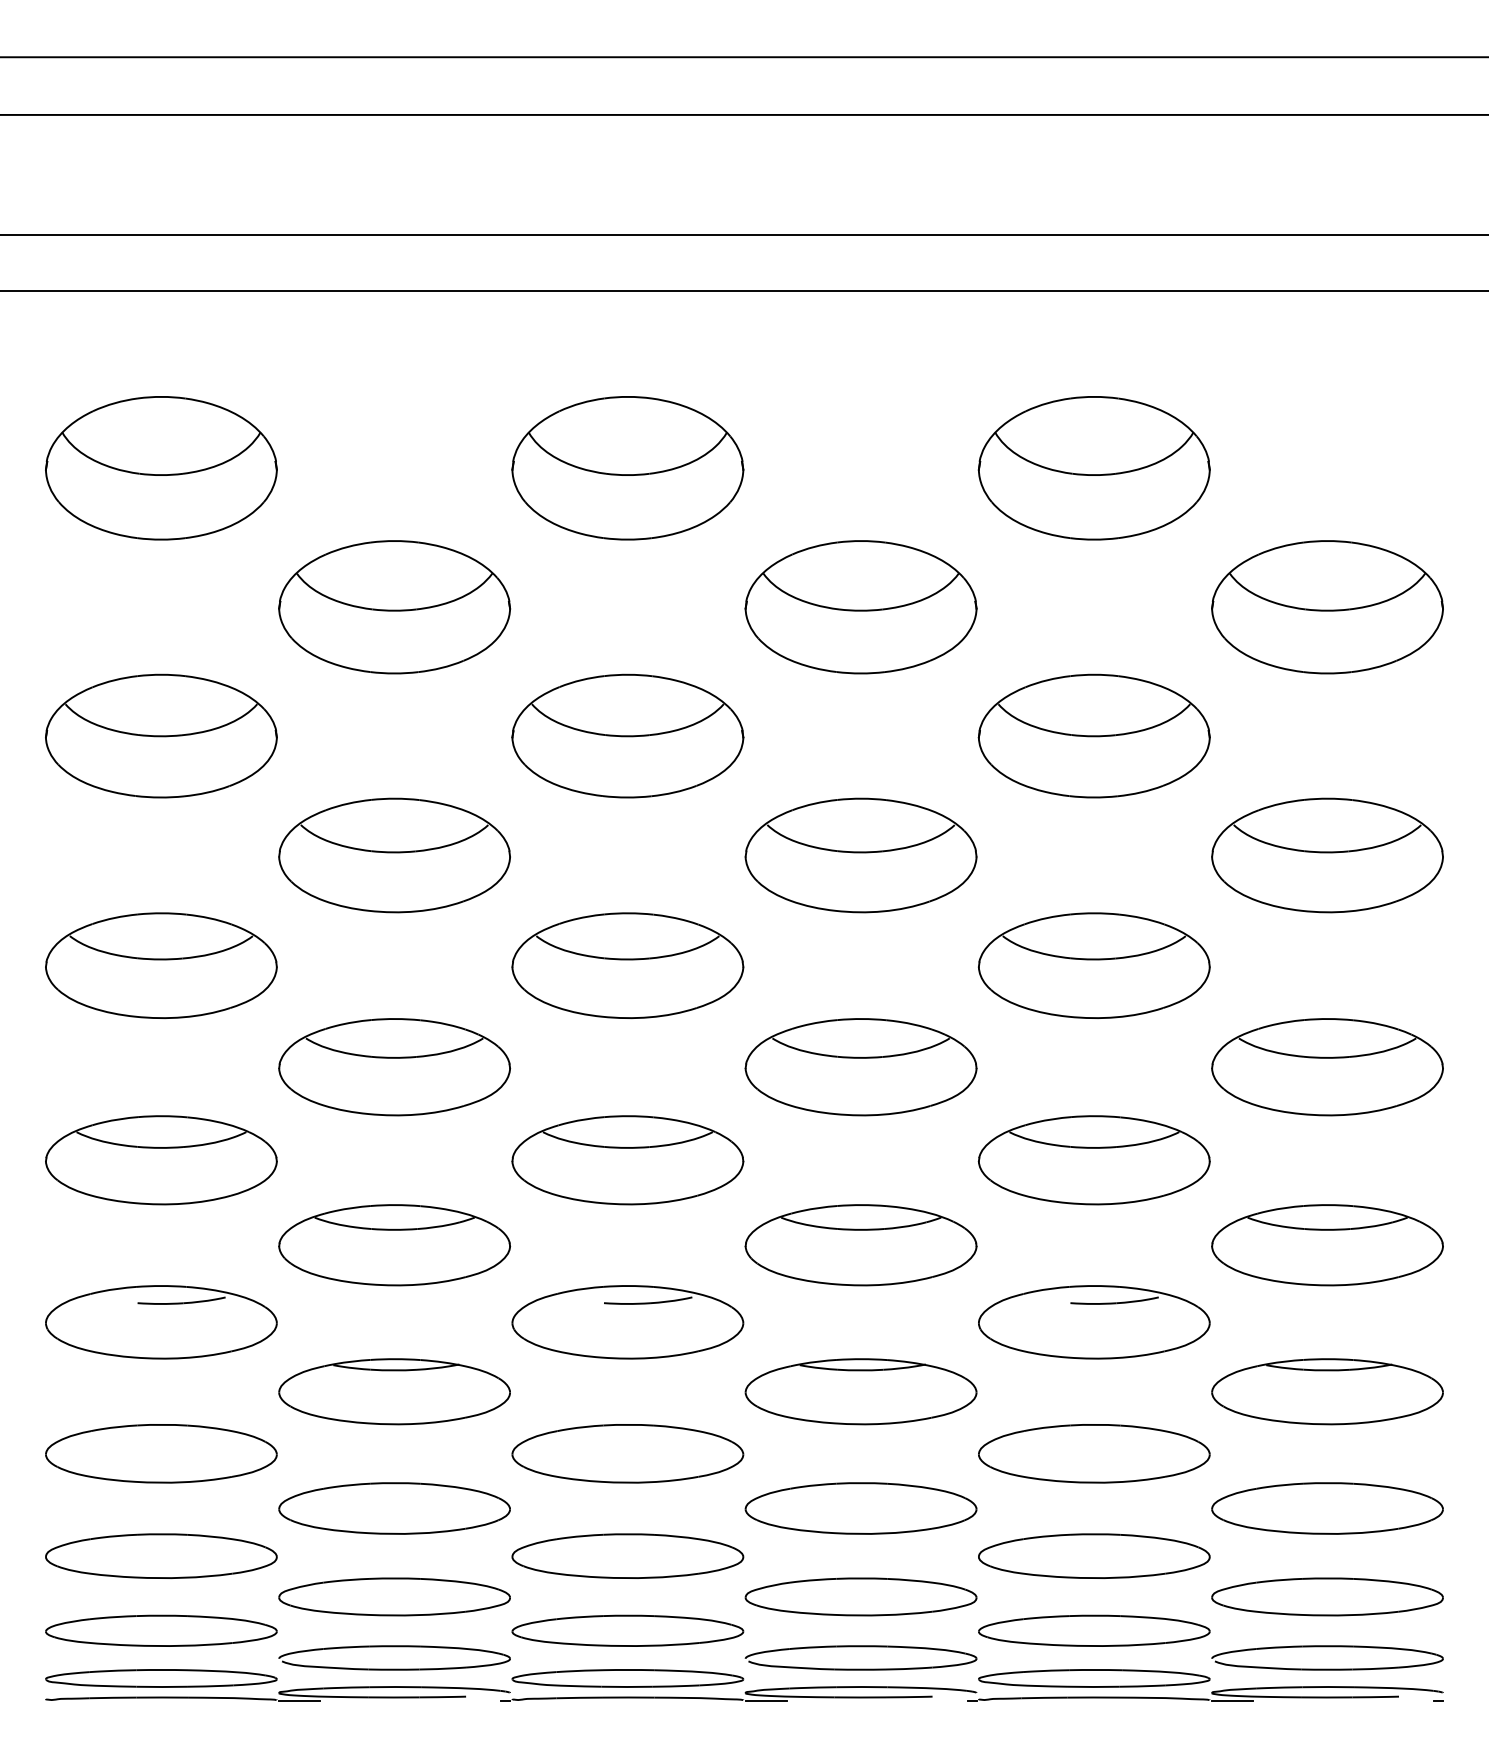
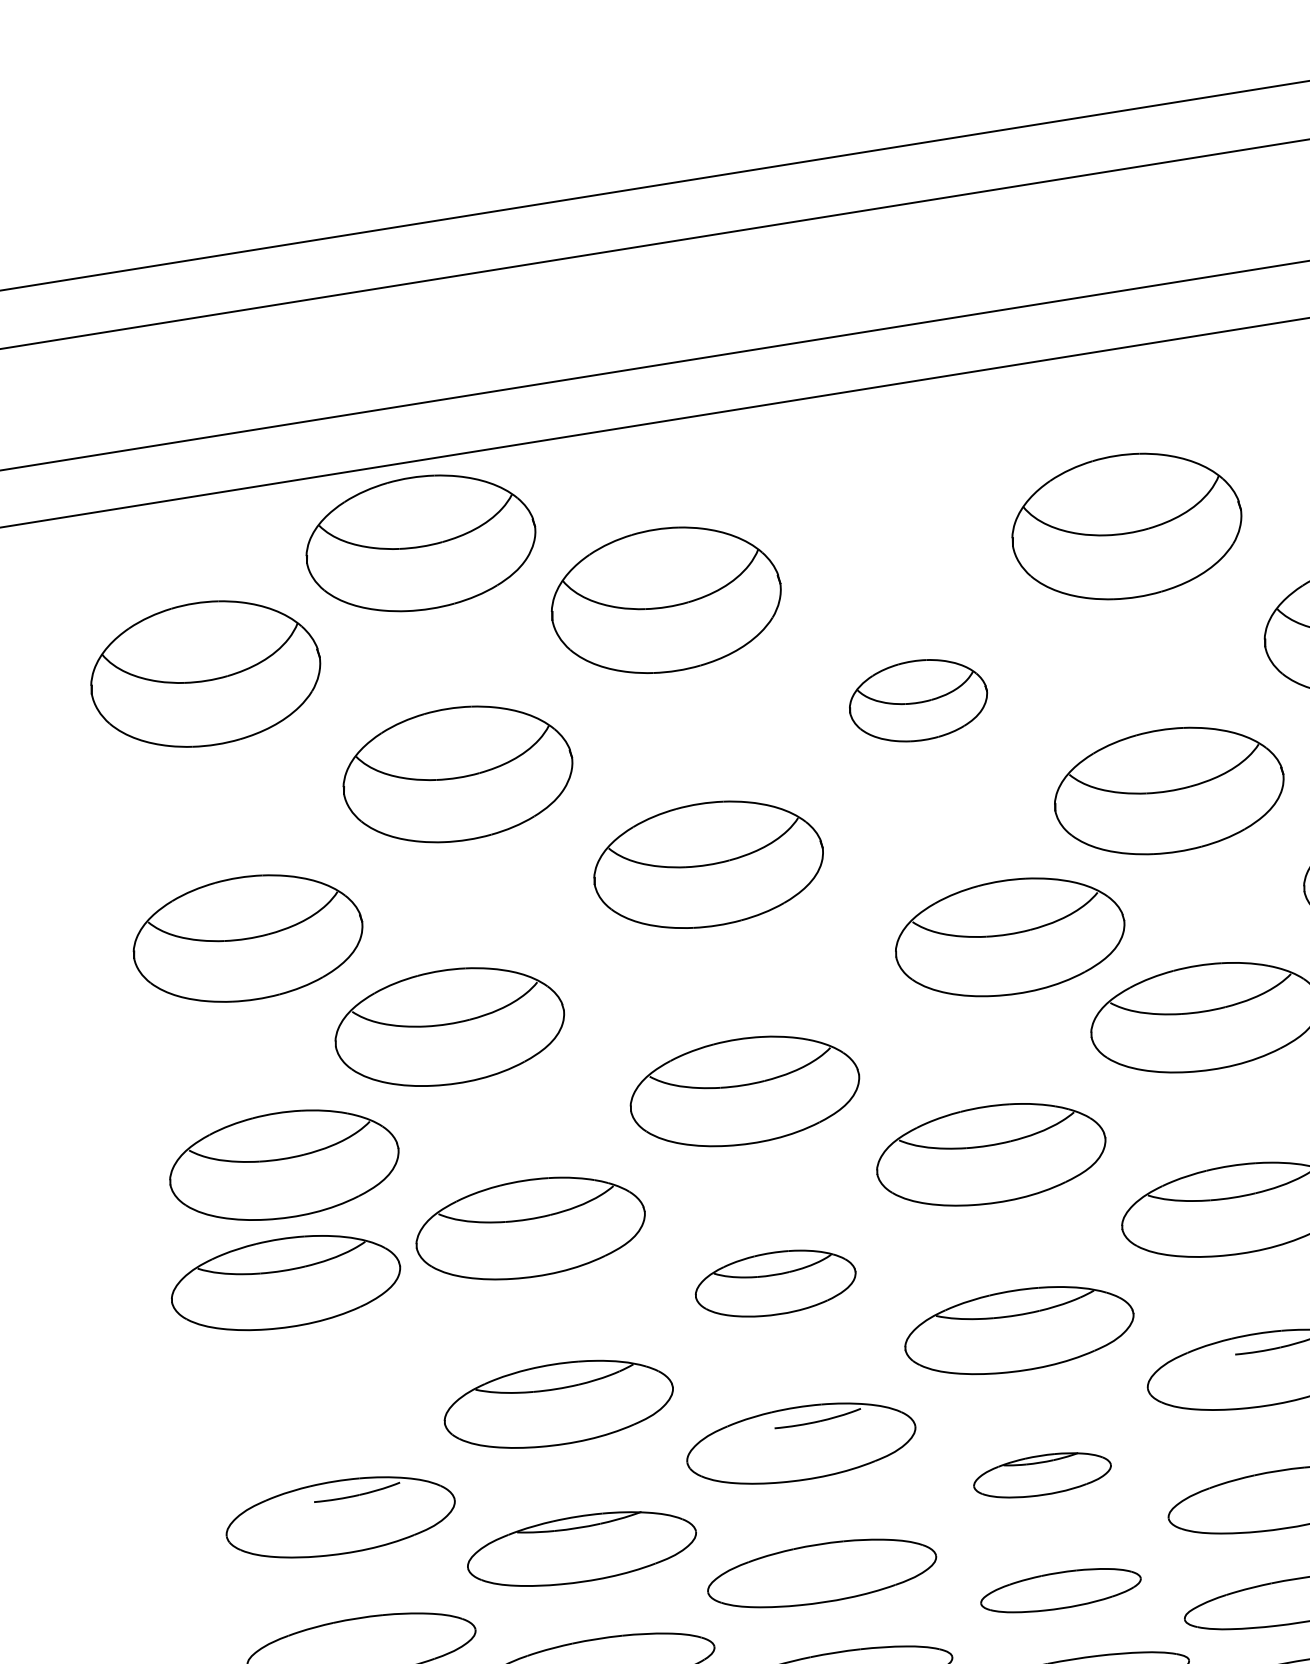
part: (394, 373) -> (420, 543), added
part: (860, 607) -> (917, 700), size x0.6
part: (394, 855) -> (449, 1027), moved
part: (860, 855) -> (1009, 937), moved
part: (161, 1160) -> (285, 1283), moved
part: (627, 1160) -> (775, 1283), size x0.7
part: (860, 1391) -> (1041, 1475), size x0.6
part: (860, 1508) -> (1060, 1590), size x0.7

